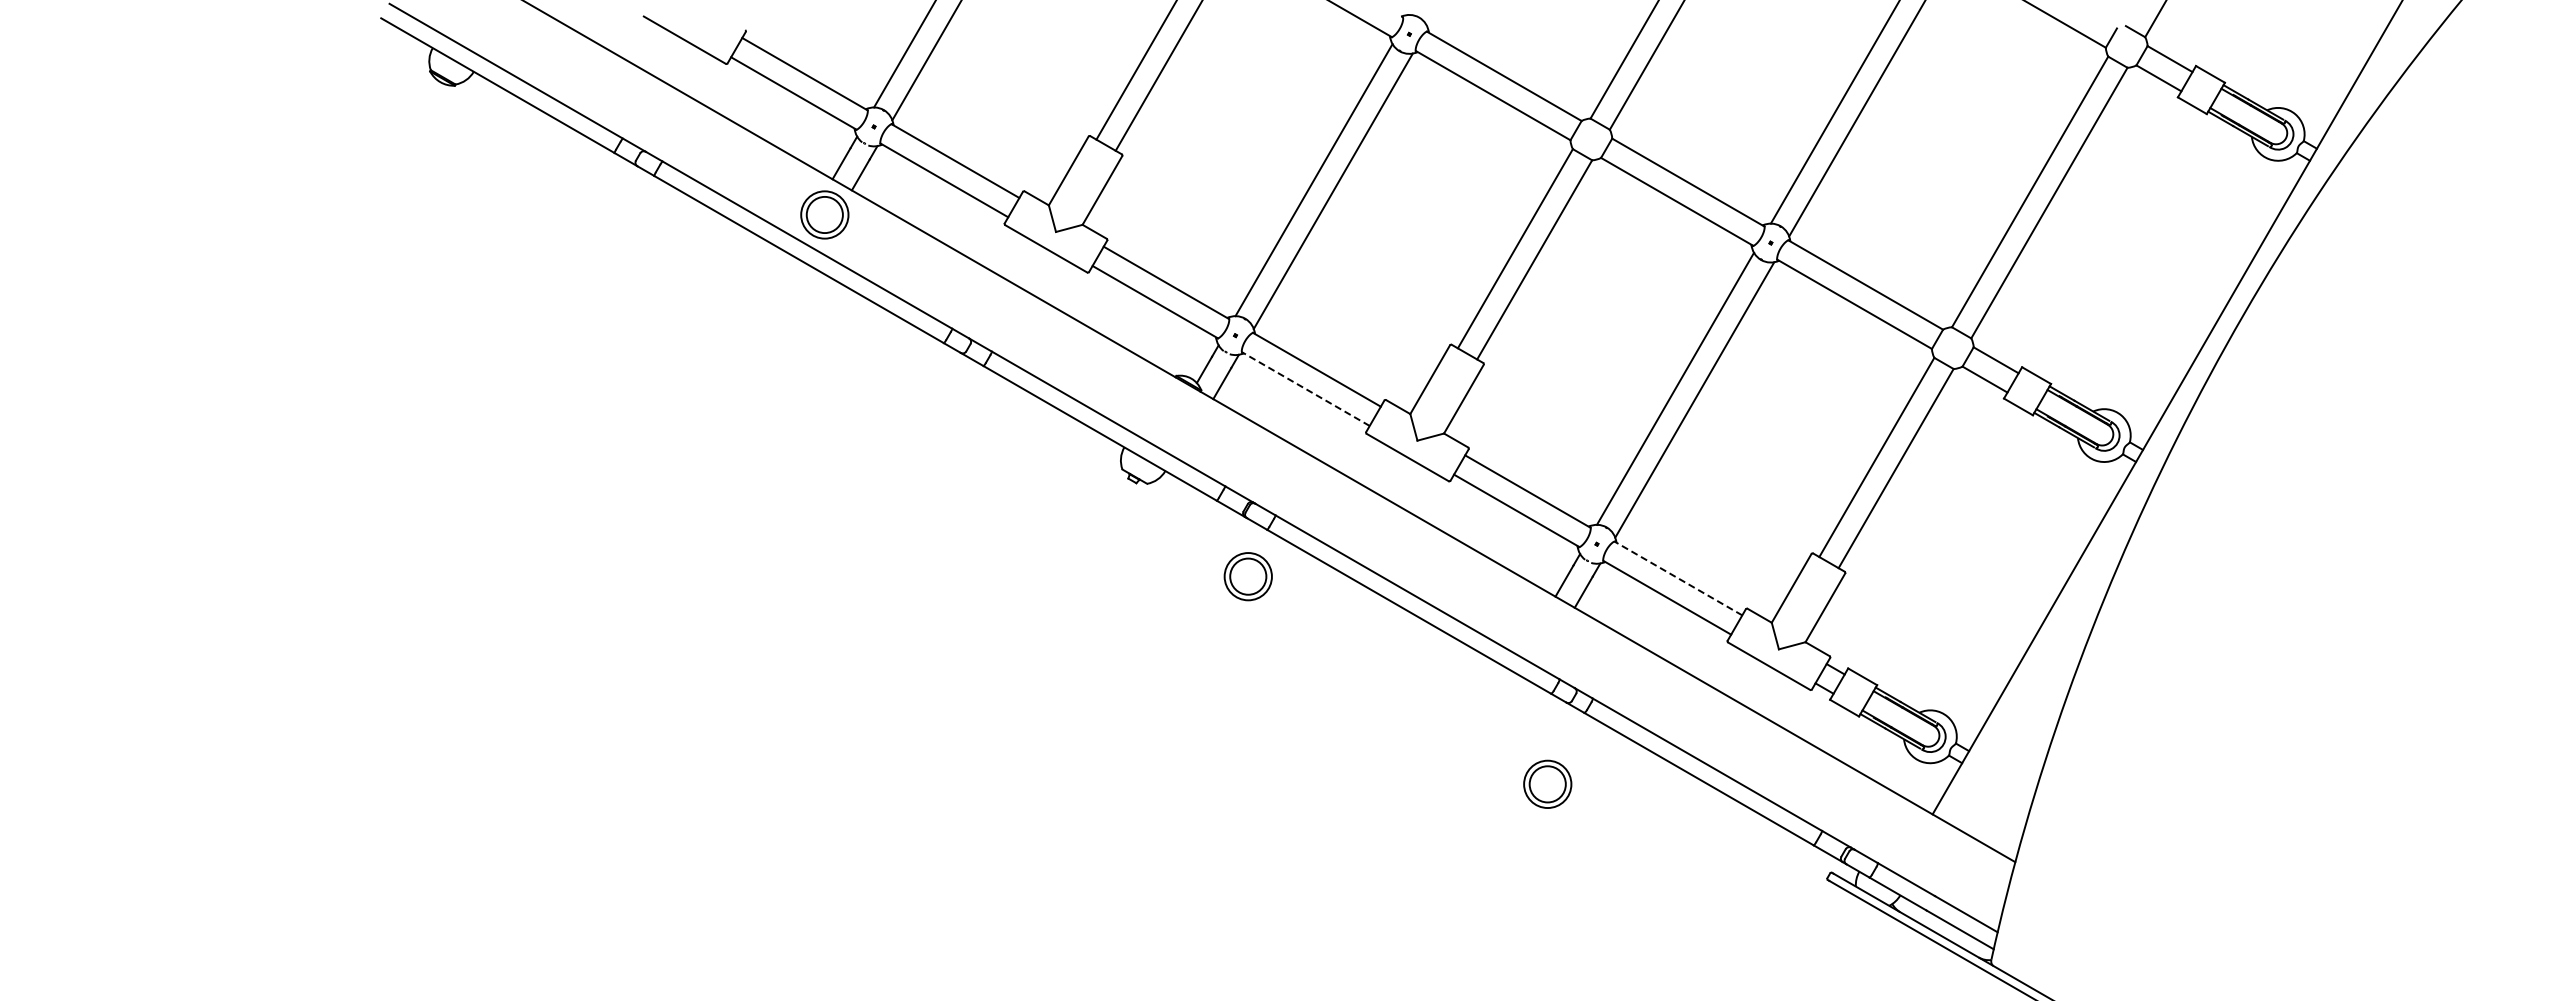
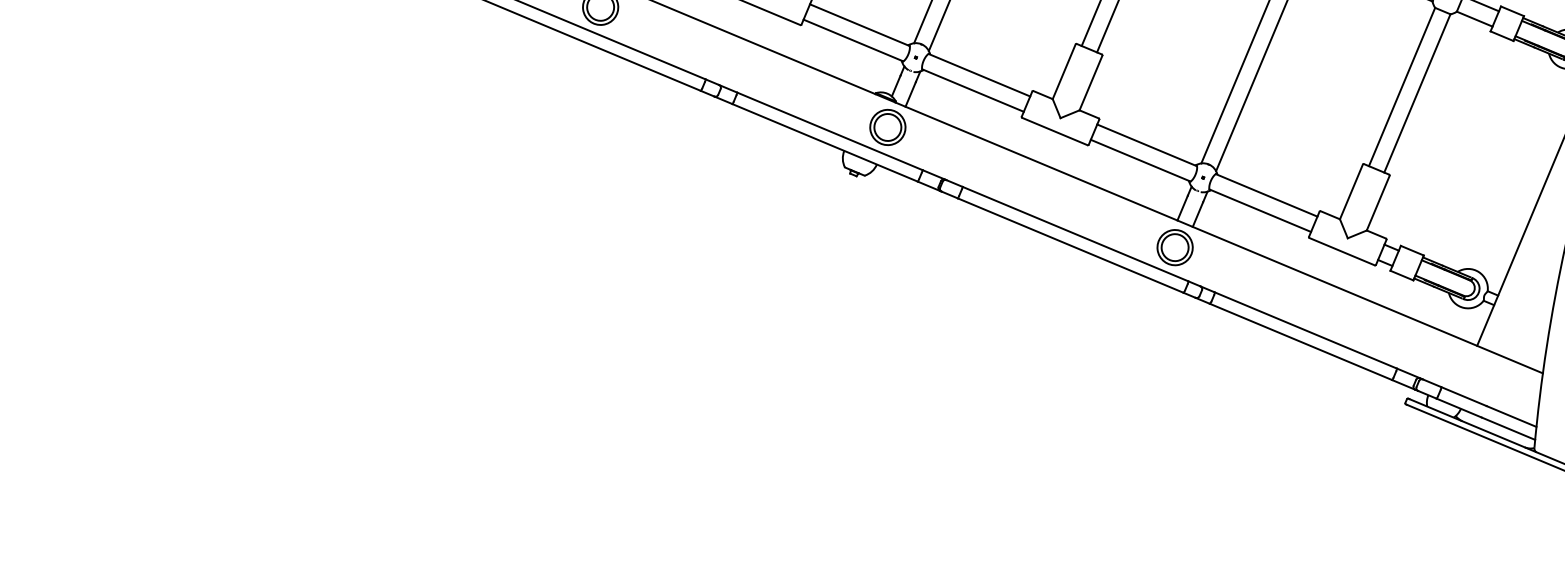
line: (1305, 389) -> (972, 90), dashed -> solid
part: (1247, 576) -> (887, 127), moved
line: (1678, 578) -> (1266, 195), dashed -> solid
part: (1547, 783) -> (1174, 247), moved

